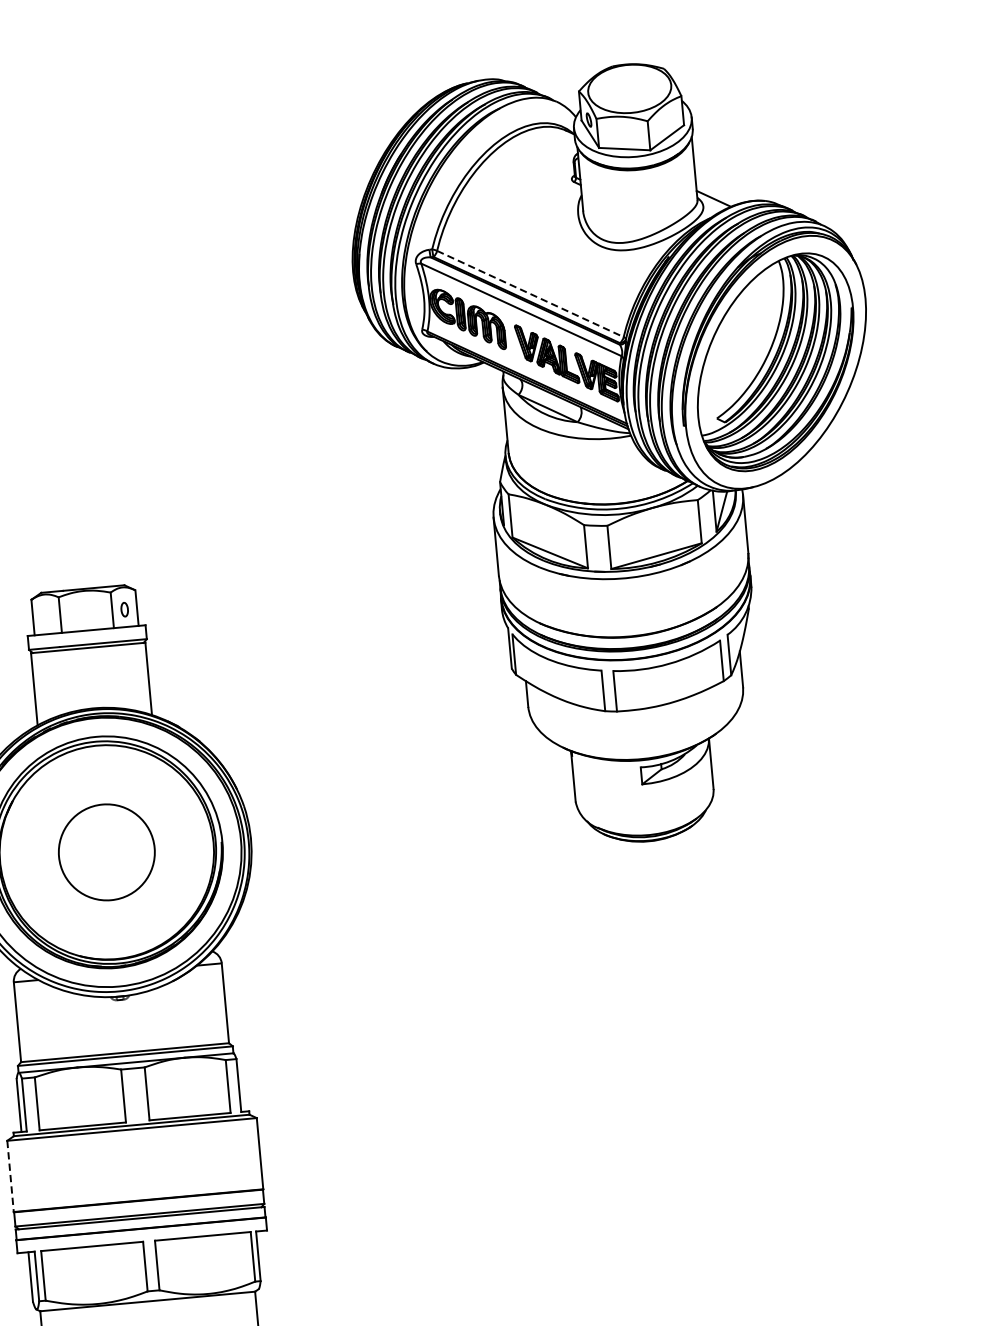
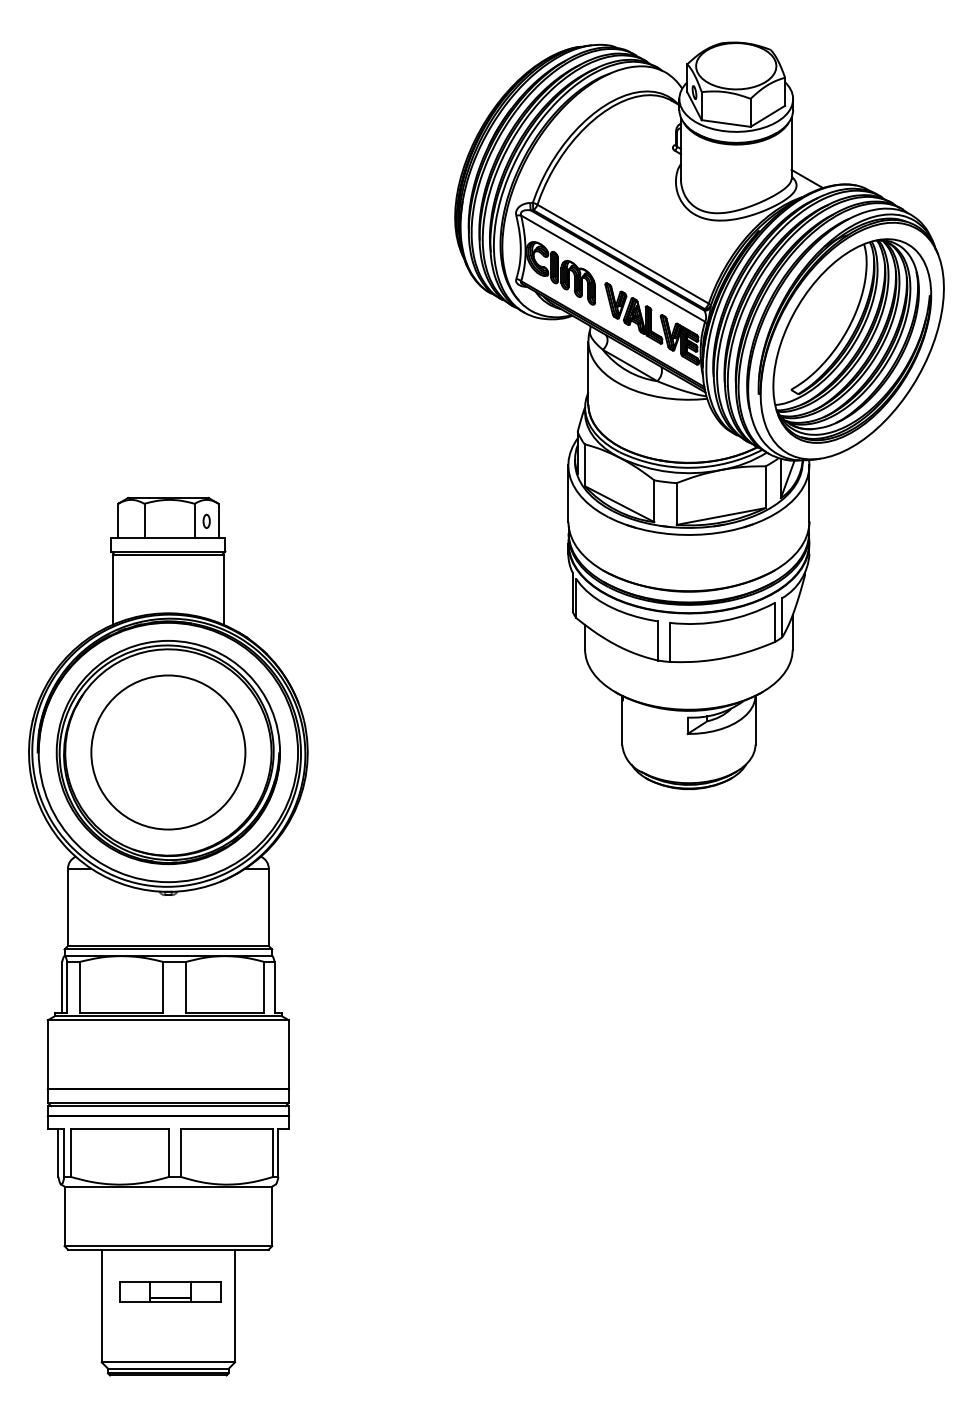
line: (530, 294) -> (623, 254), dashed -> solid
circle: (106, 852) -> (168, 752), size x1.67
line: (10, 1177) -> (47, 1055), dashed -> solid

